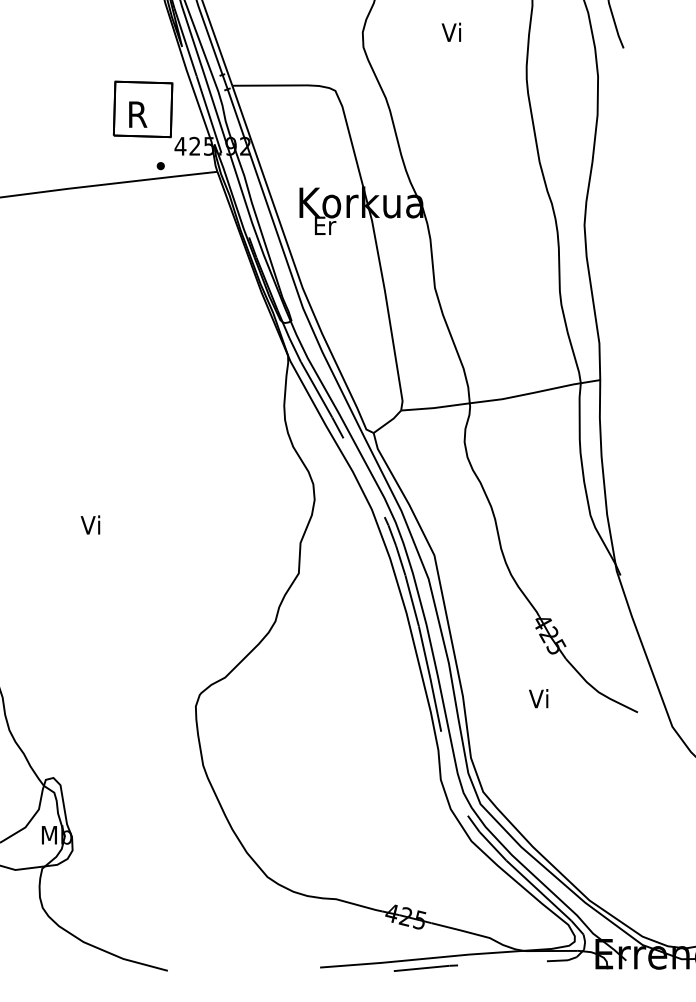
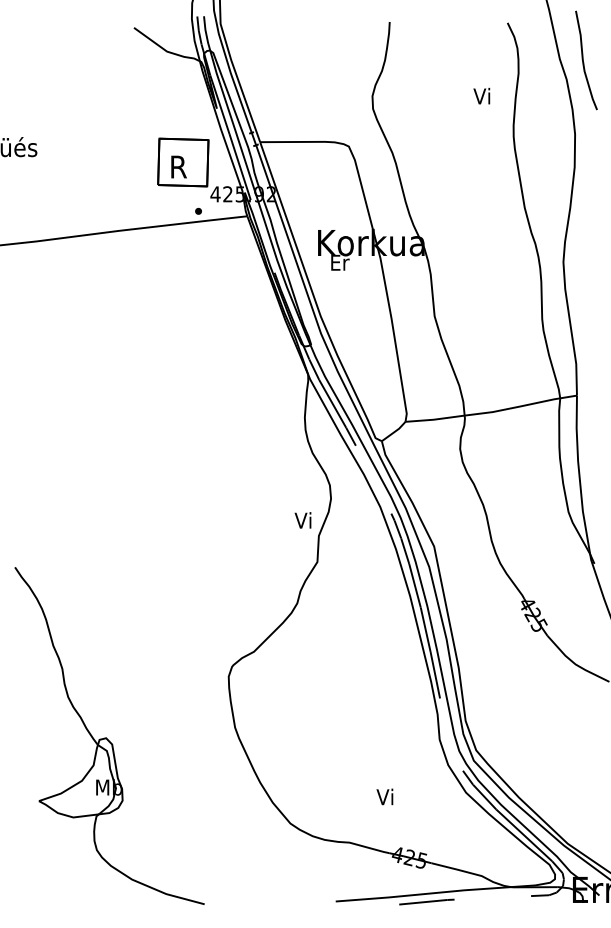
text: (451, 31) -> (481, 95), moved
text: (89, 525) -> (302, 520), moved
text: (538, 698) -> (384, 796), moved

